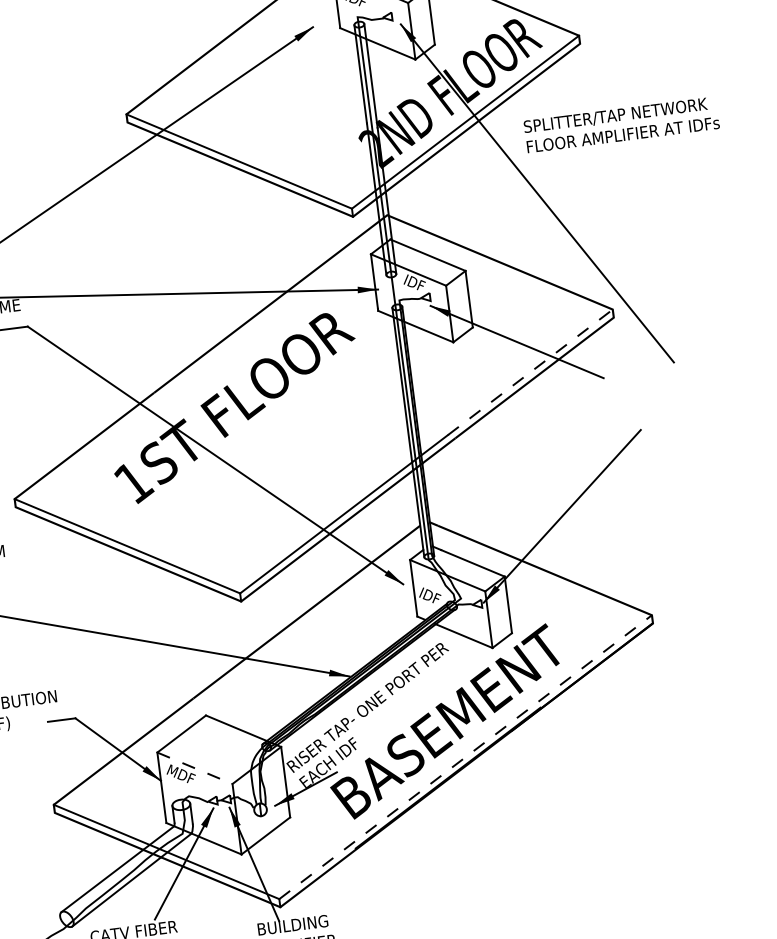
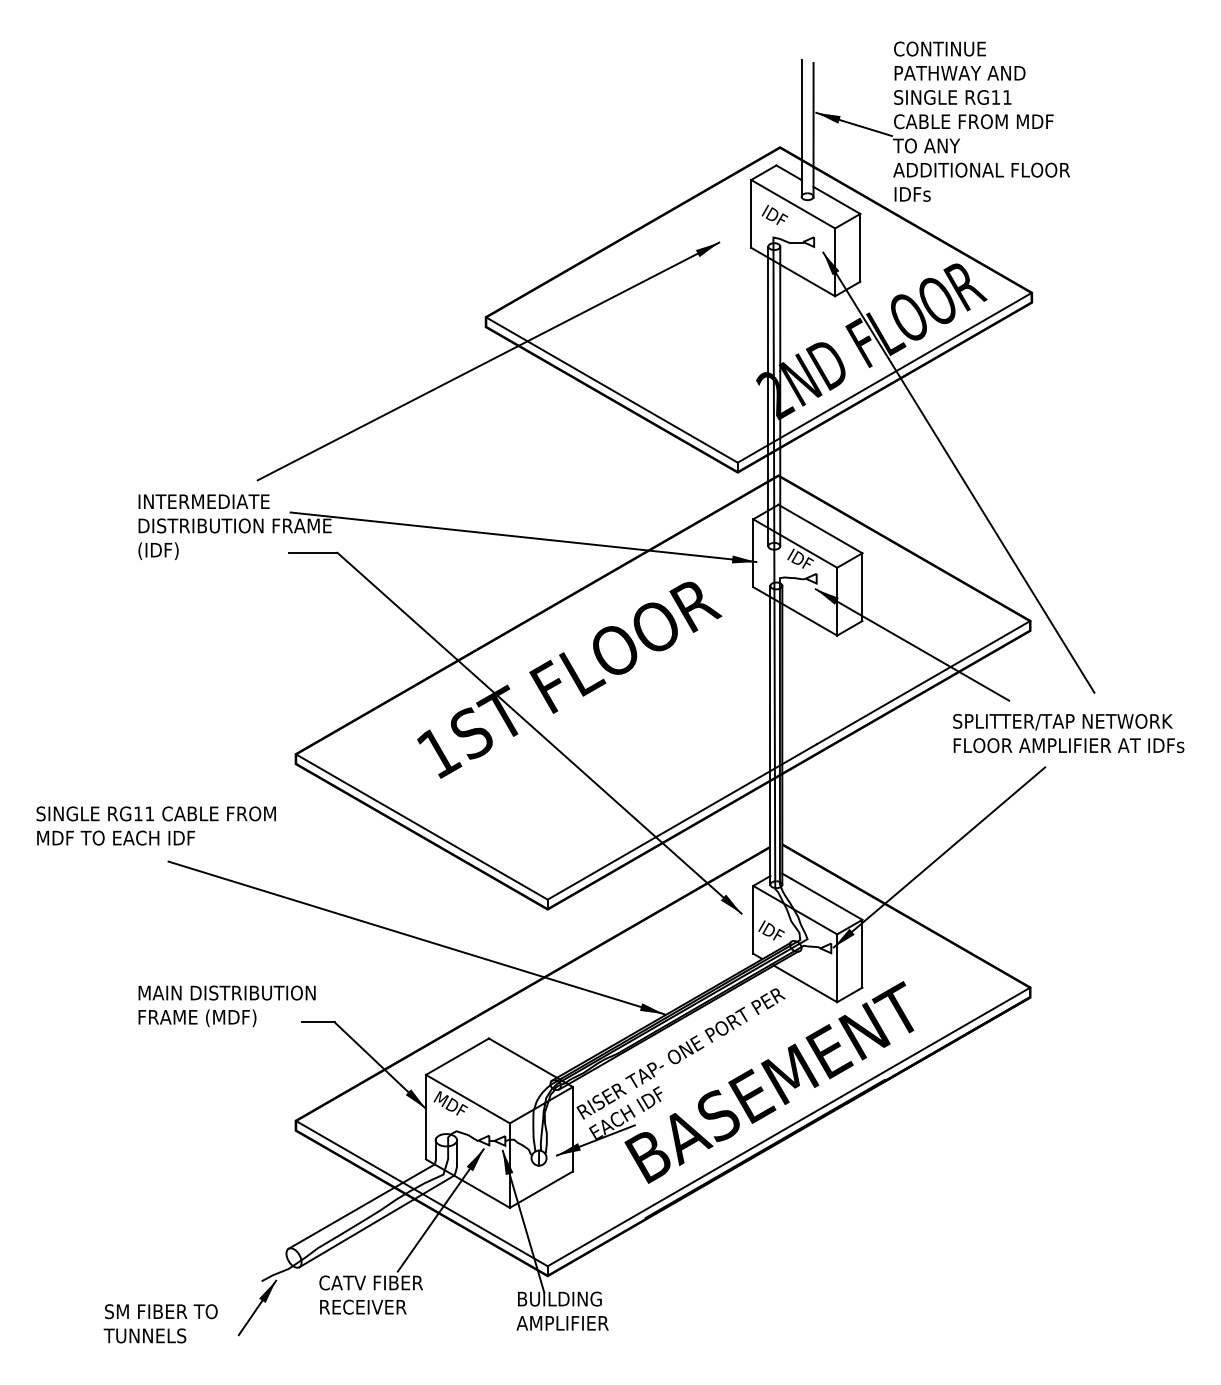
text: (621, 124) -> (1068, 733), moved
line: (530, 372) -> (923, 682), dashed -> solid
line: (465, 756) -> (788, 1126), dashed -> solid
line: (195, 768) -> (468, 1099), dashed -> solid

